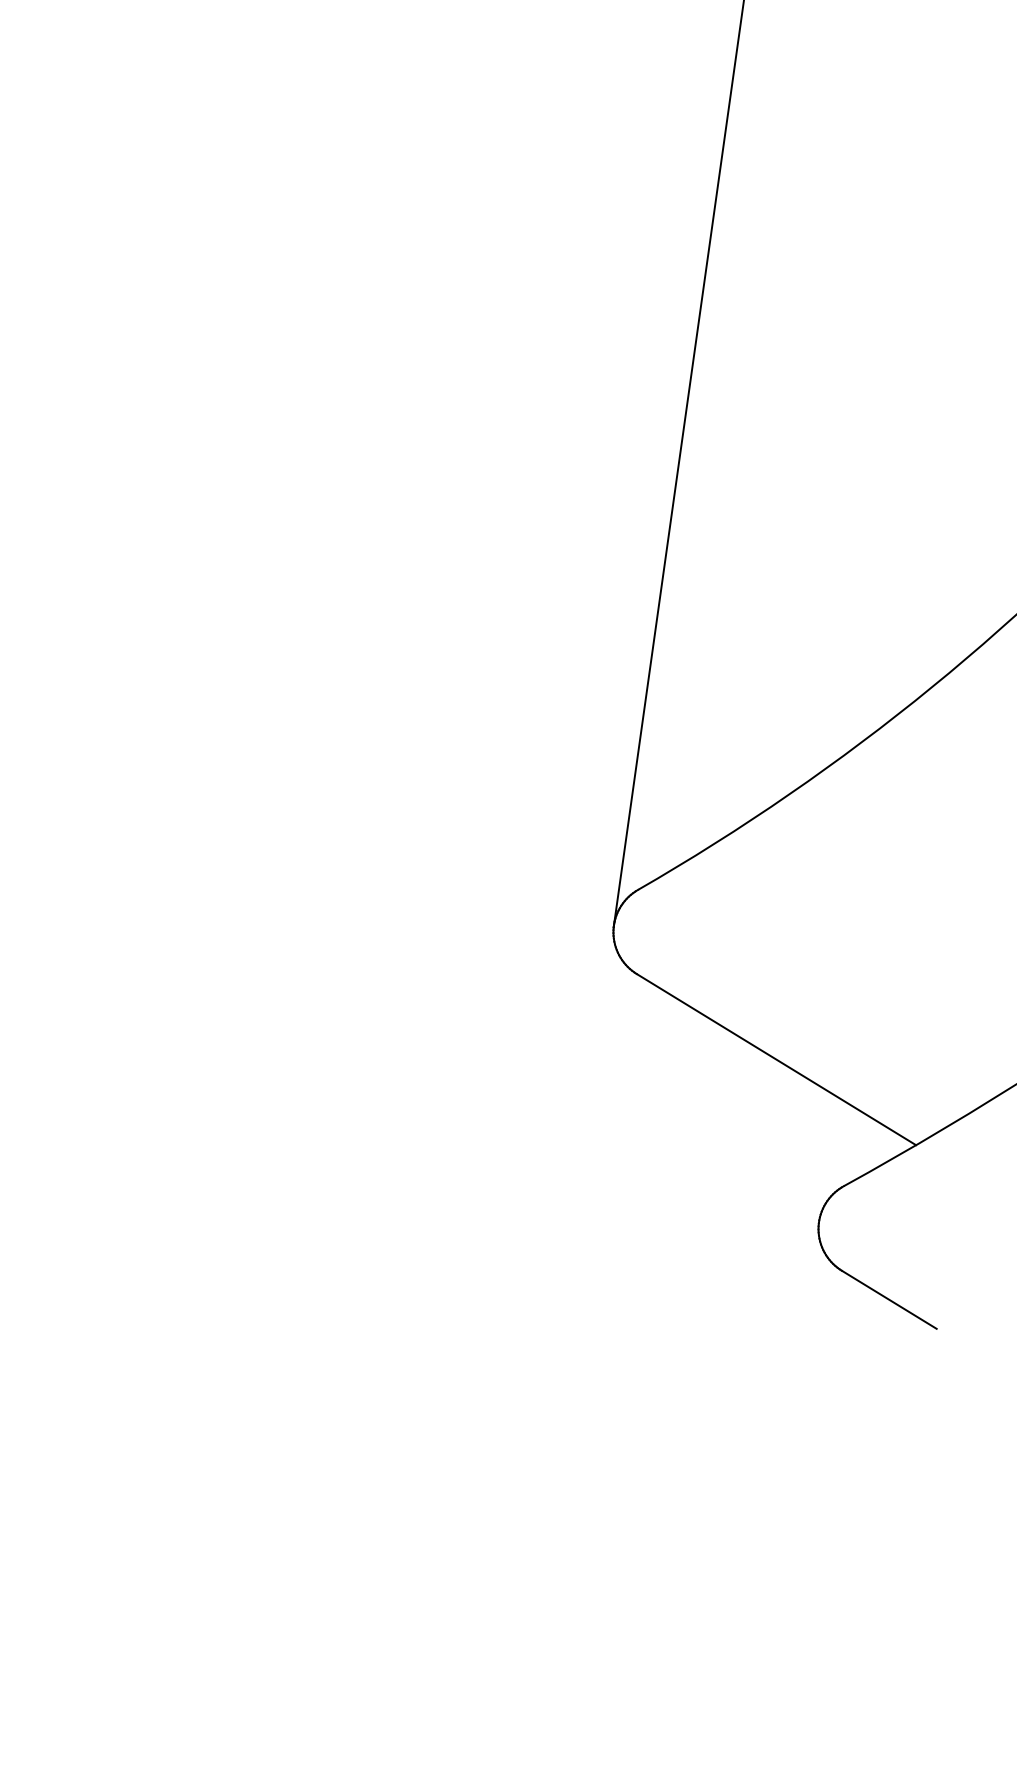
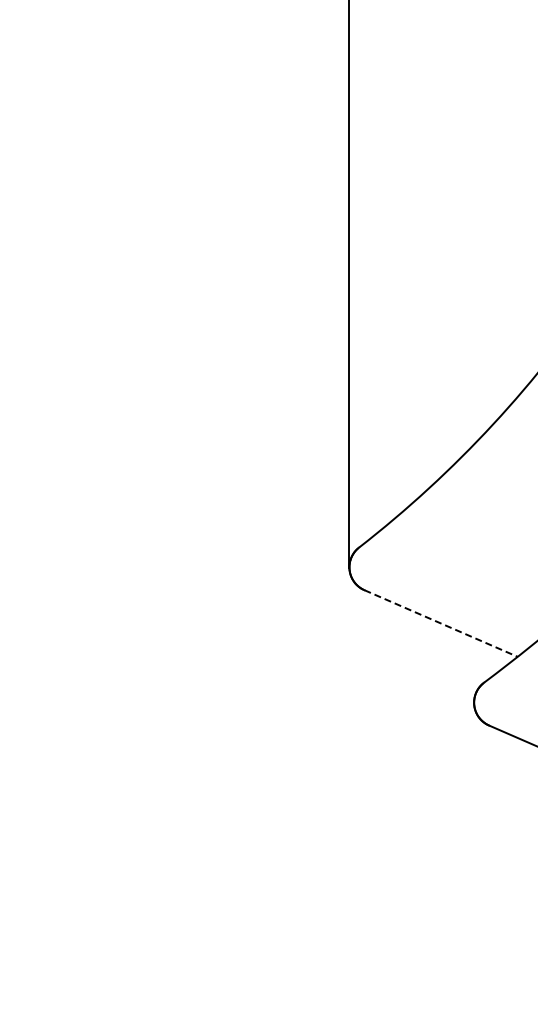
line: (777, 1059) -> (441, 623), solid -> dashed

